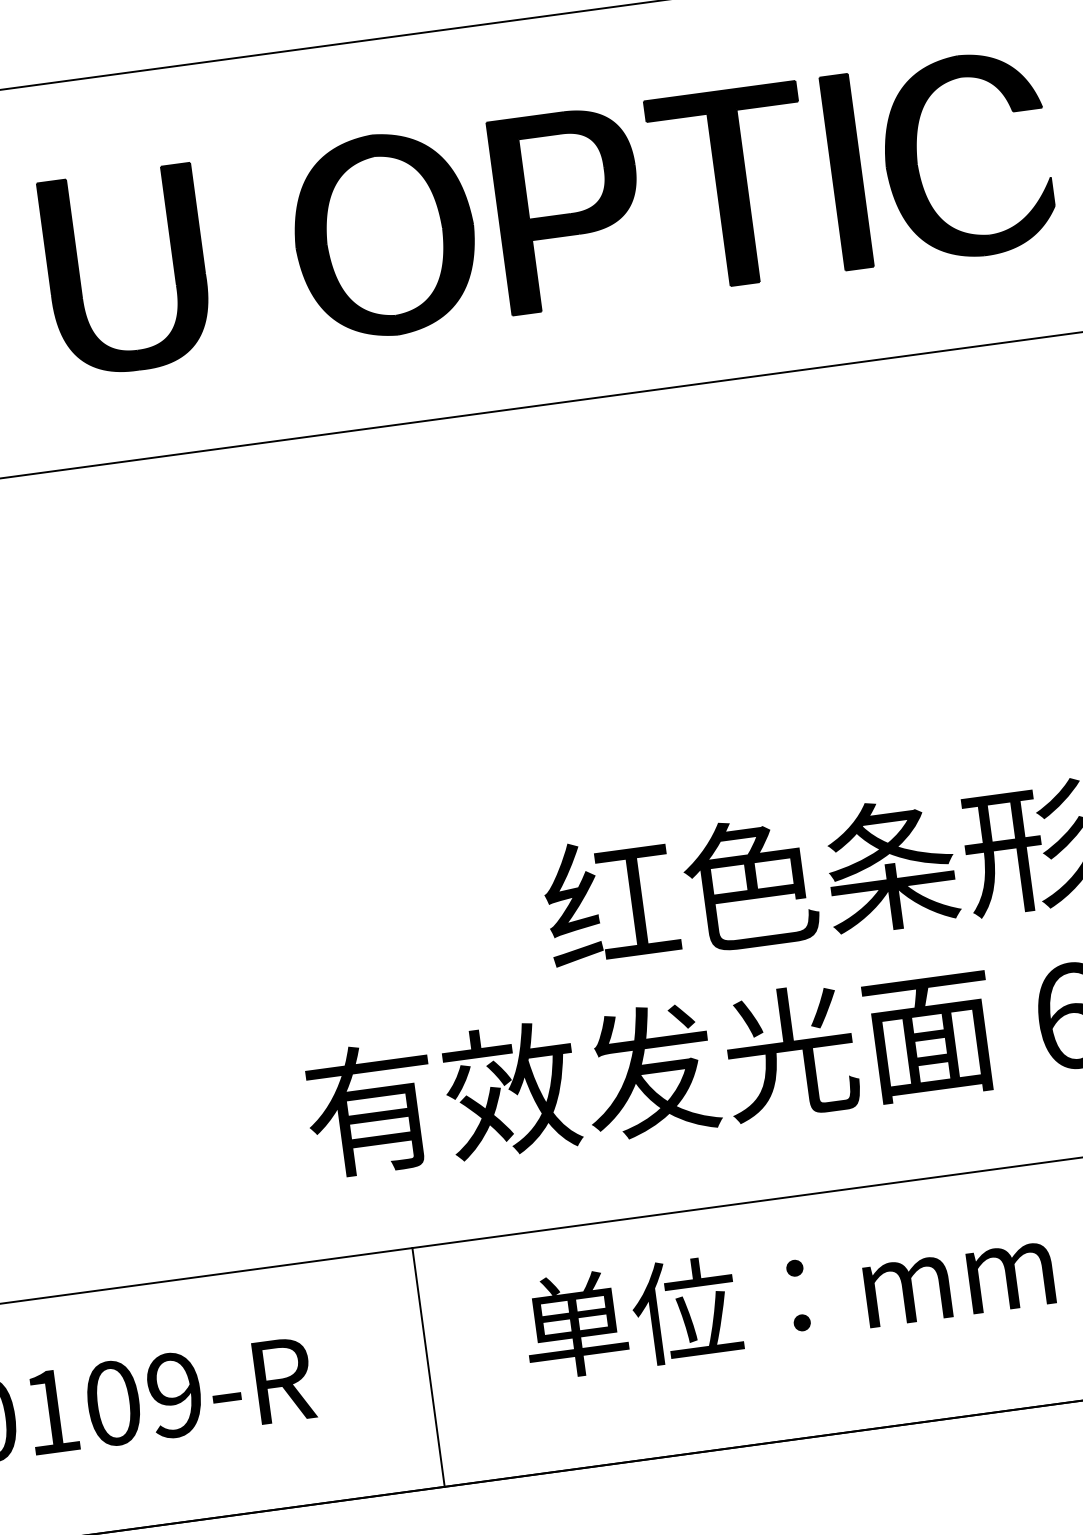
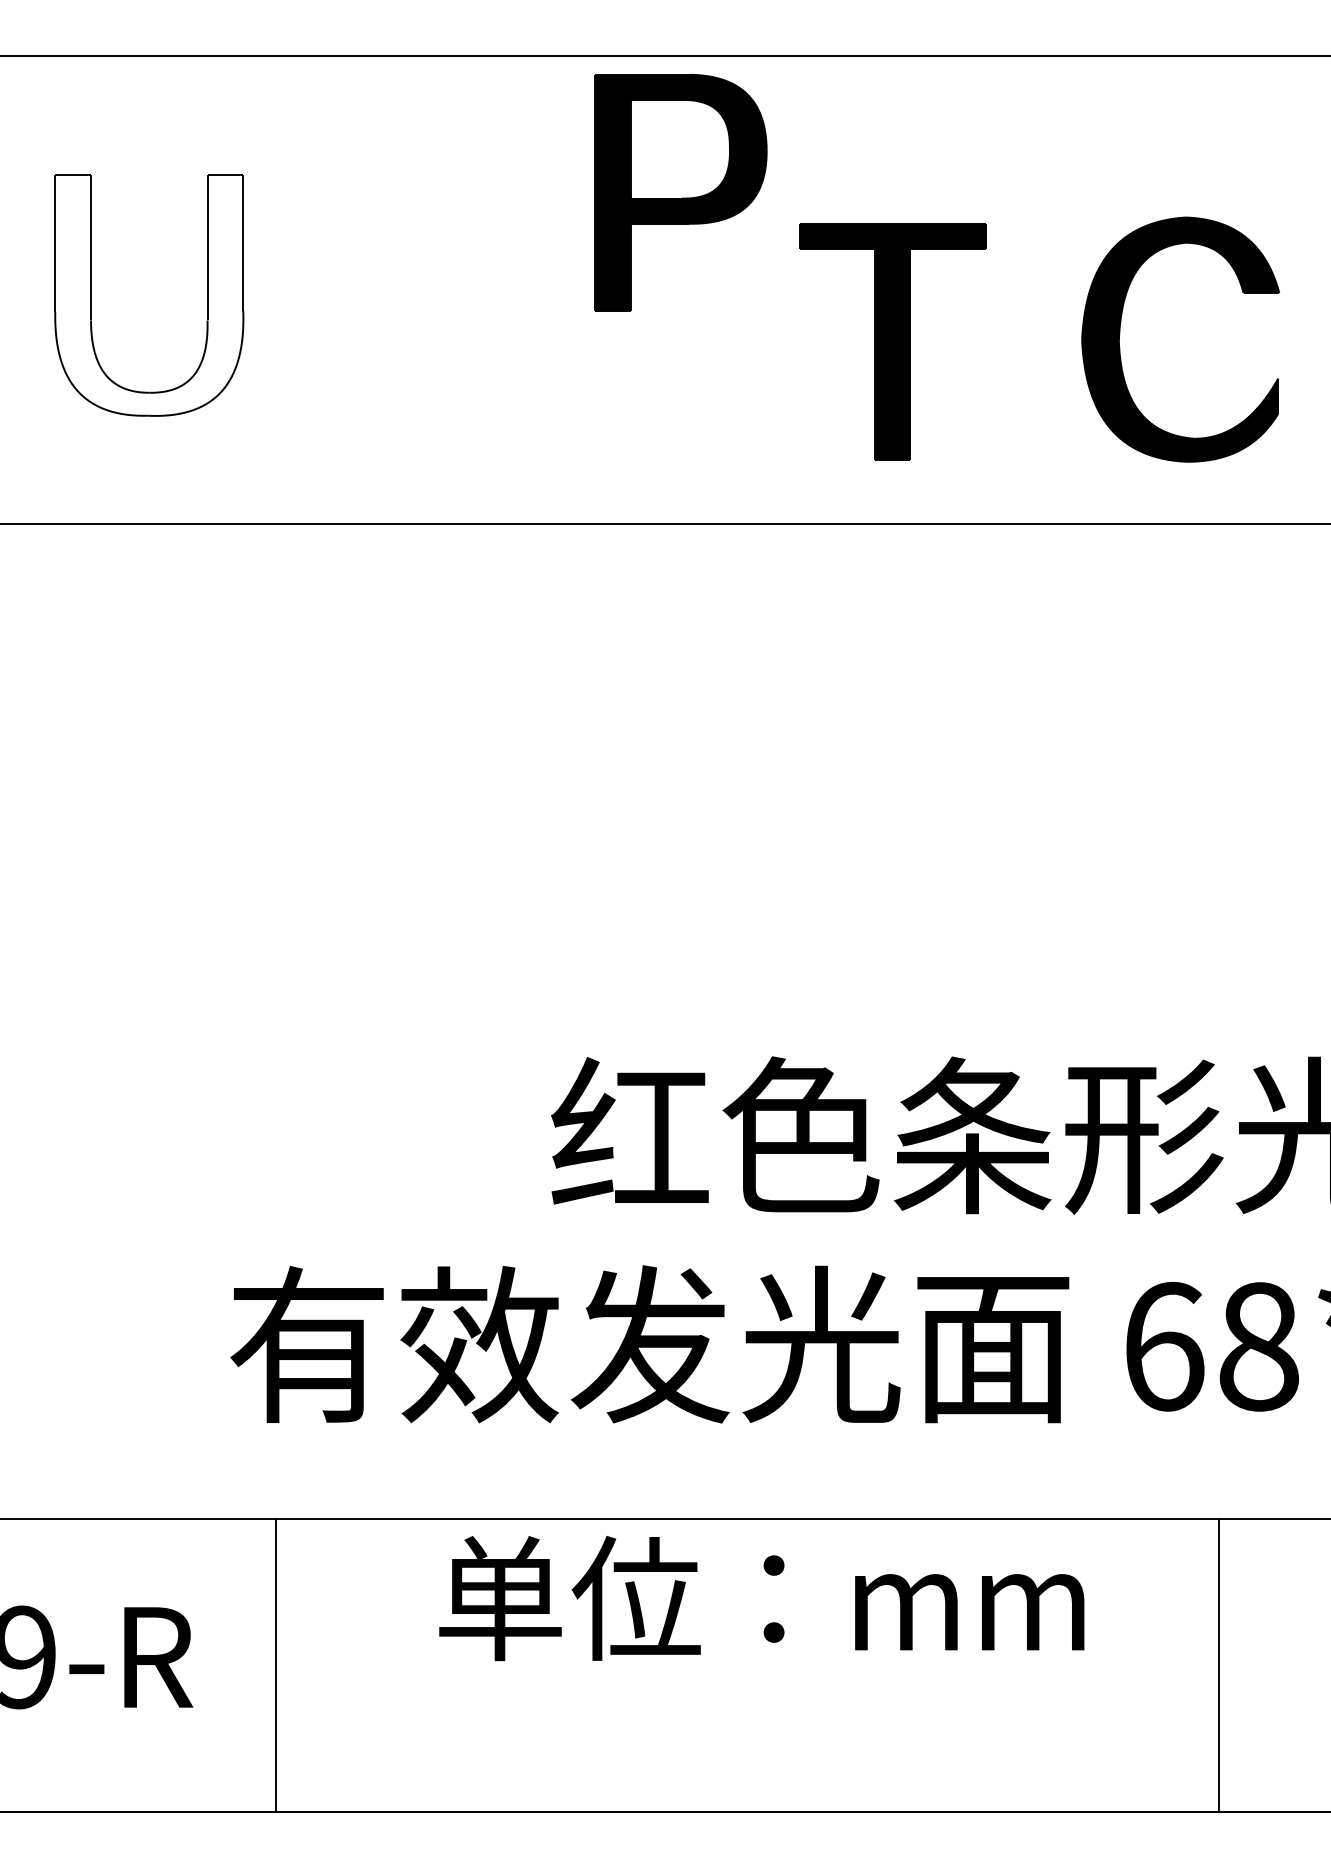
part: (917, 159) -> (1120, 335), moved
part: (846, 171) -> (1032, 292), removed
part: (732, 187) -> (892, 341), moved
part: (569, 209) -> (680, 192), moved
part: (384, 235) -> (465, 293), removed
fill: (126, 270) -> (149, 294), removed
text: (788, 1296) -> (761, 1598), moved
line: (428, 1366) -> (276, 1664), moved

